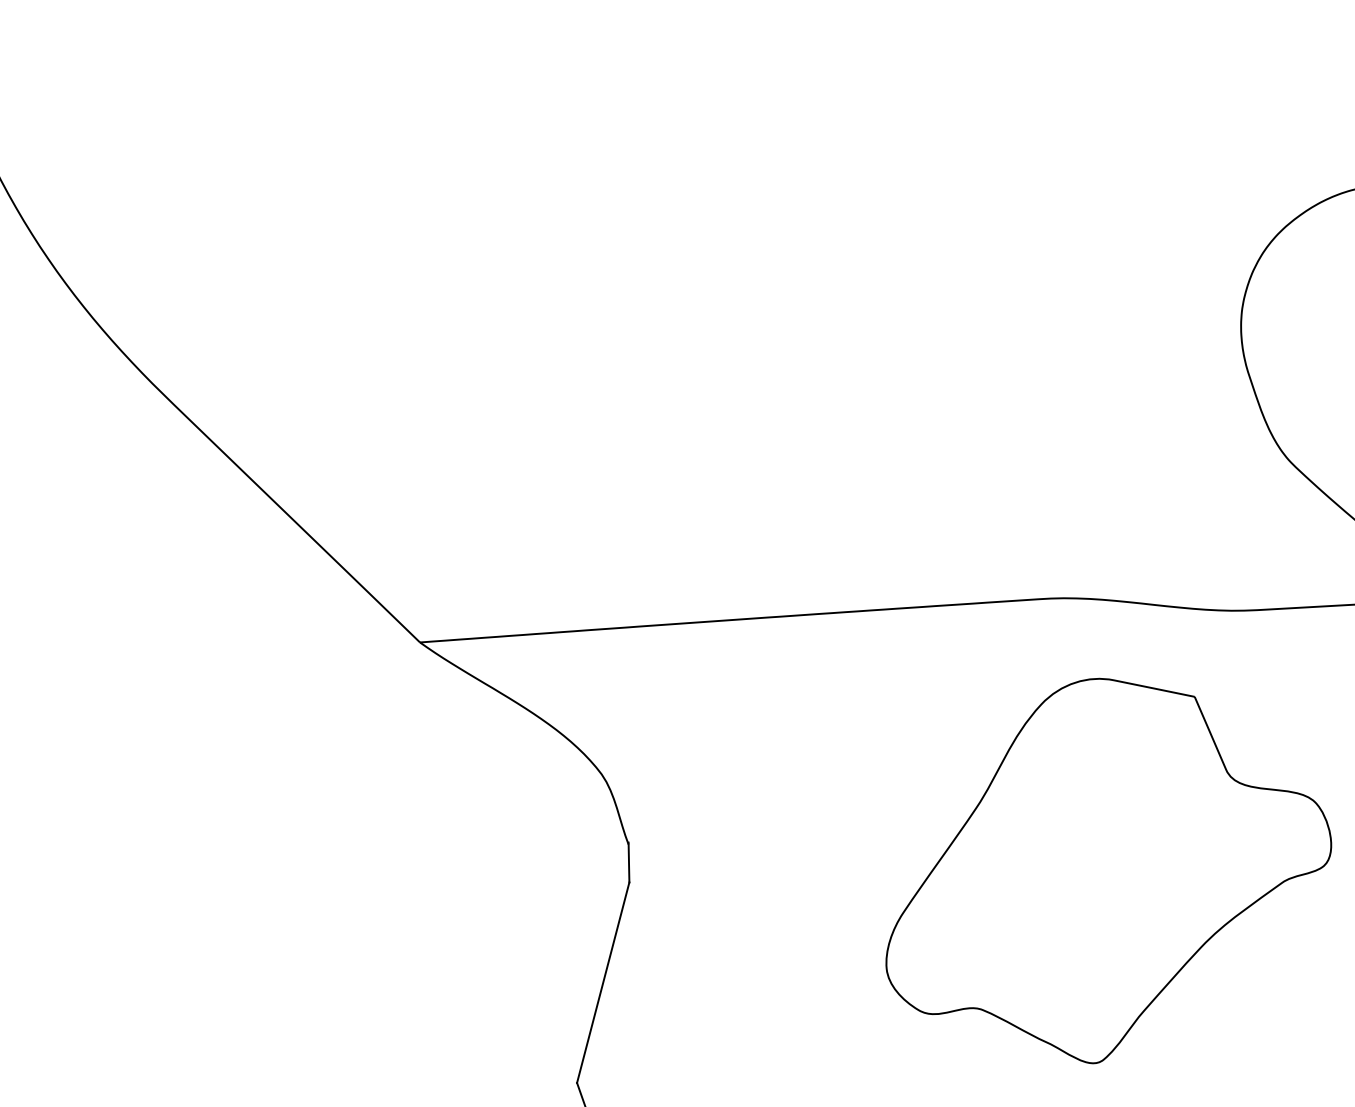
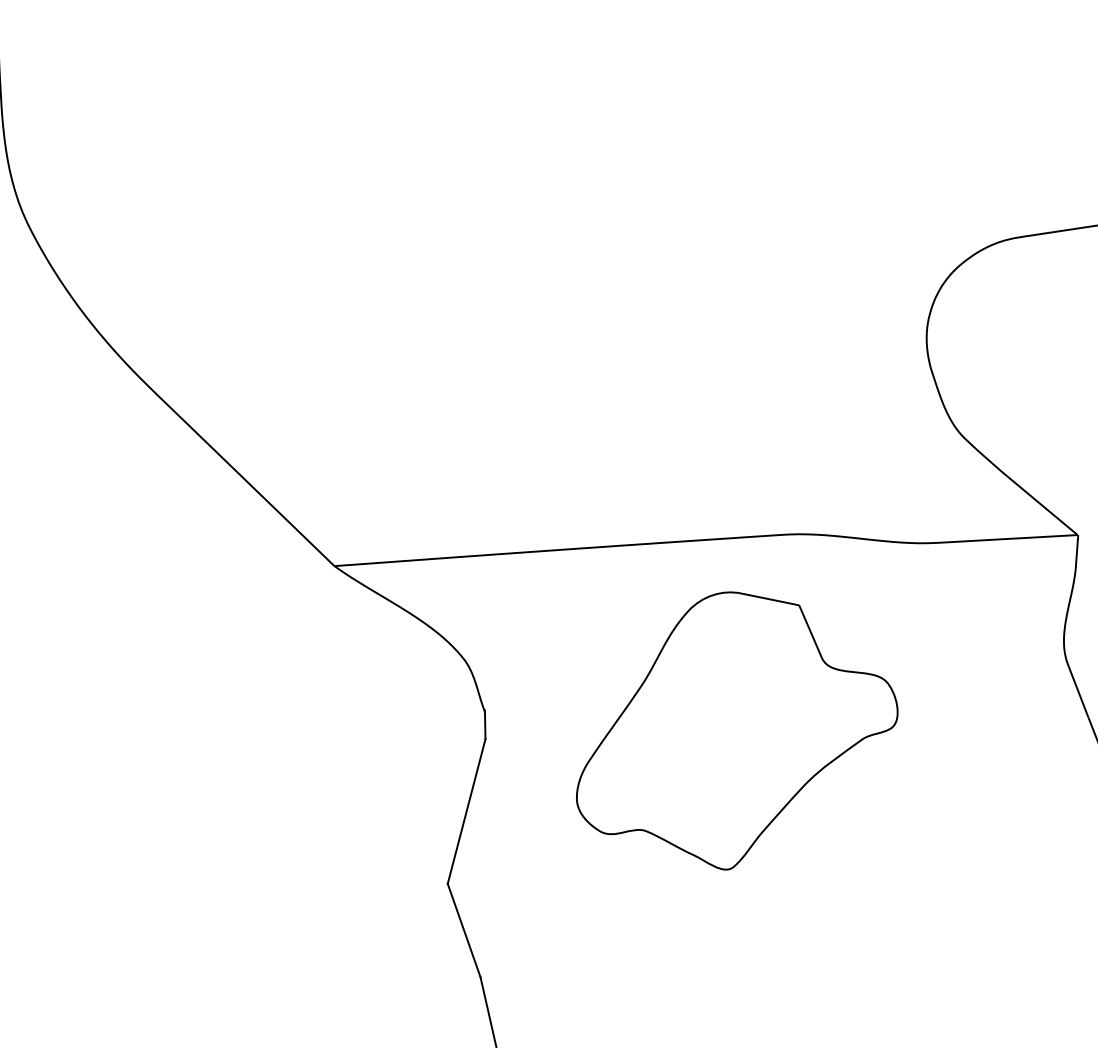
part: (1109, 870) -> (737, 730), moved

